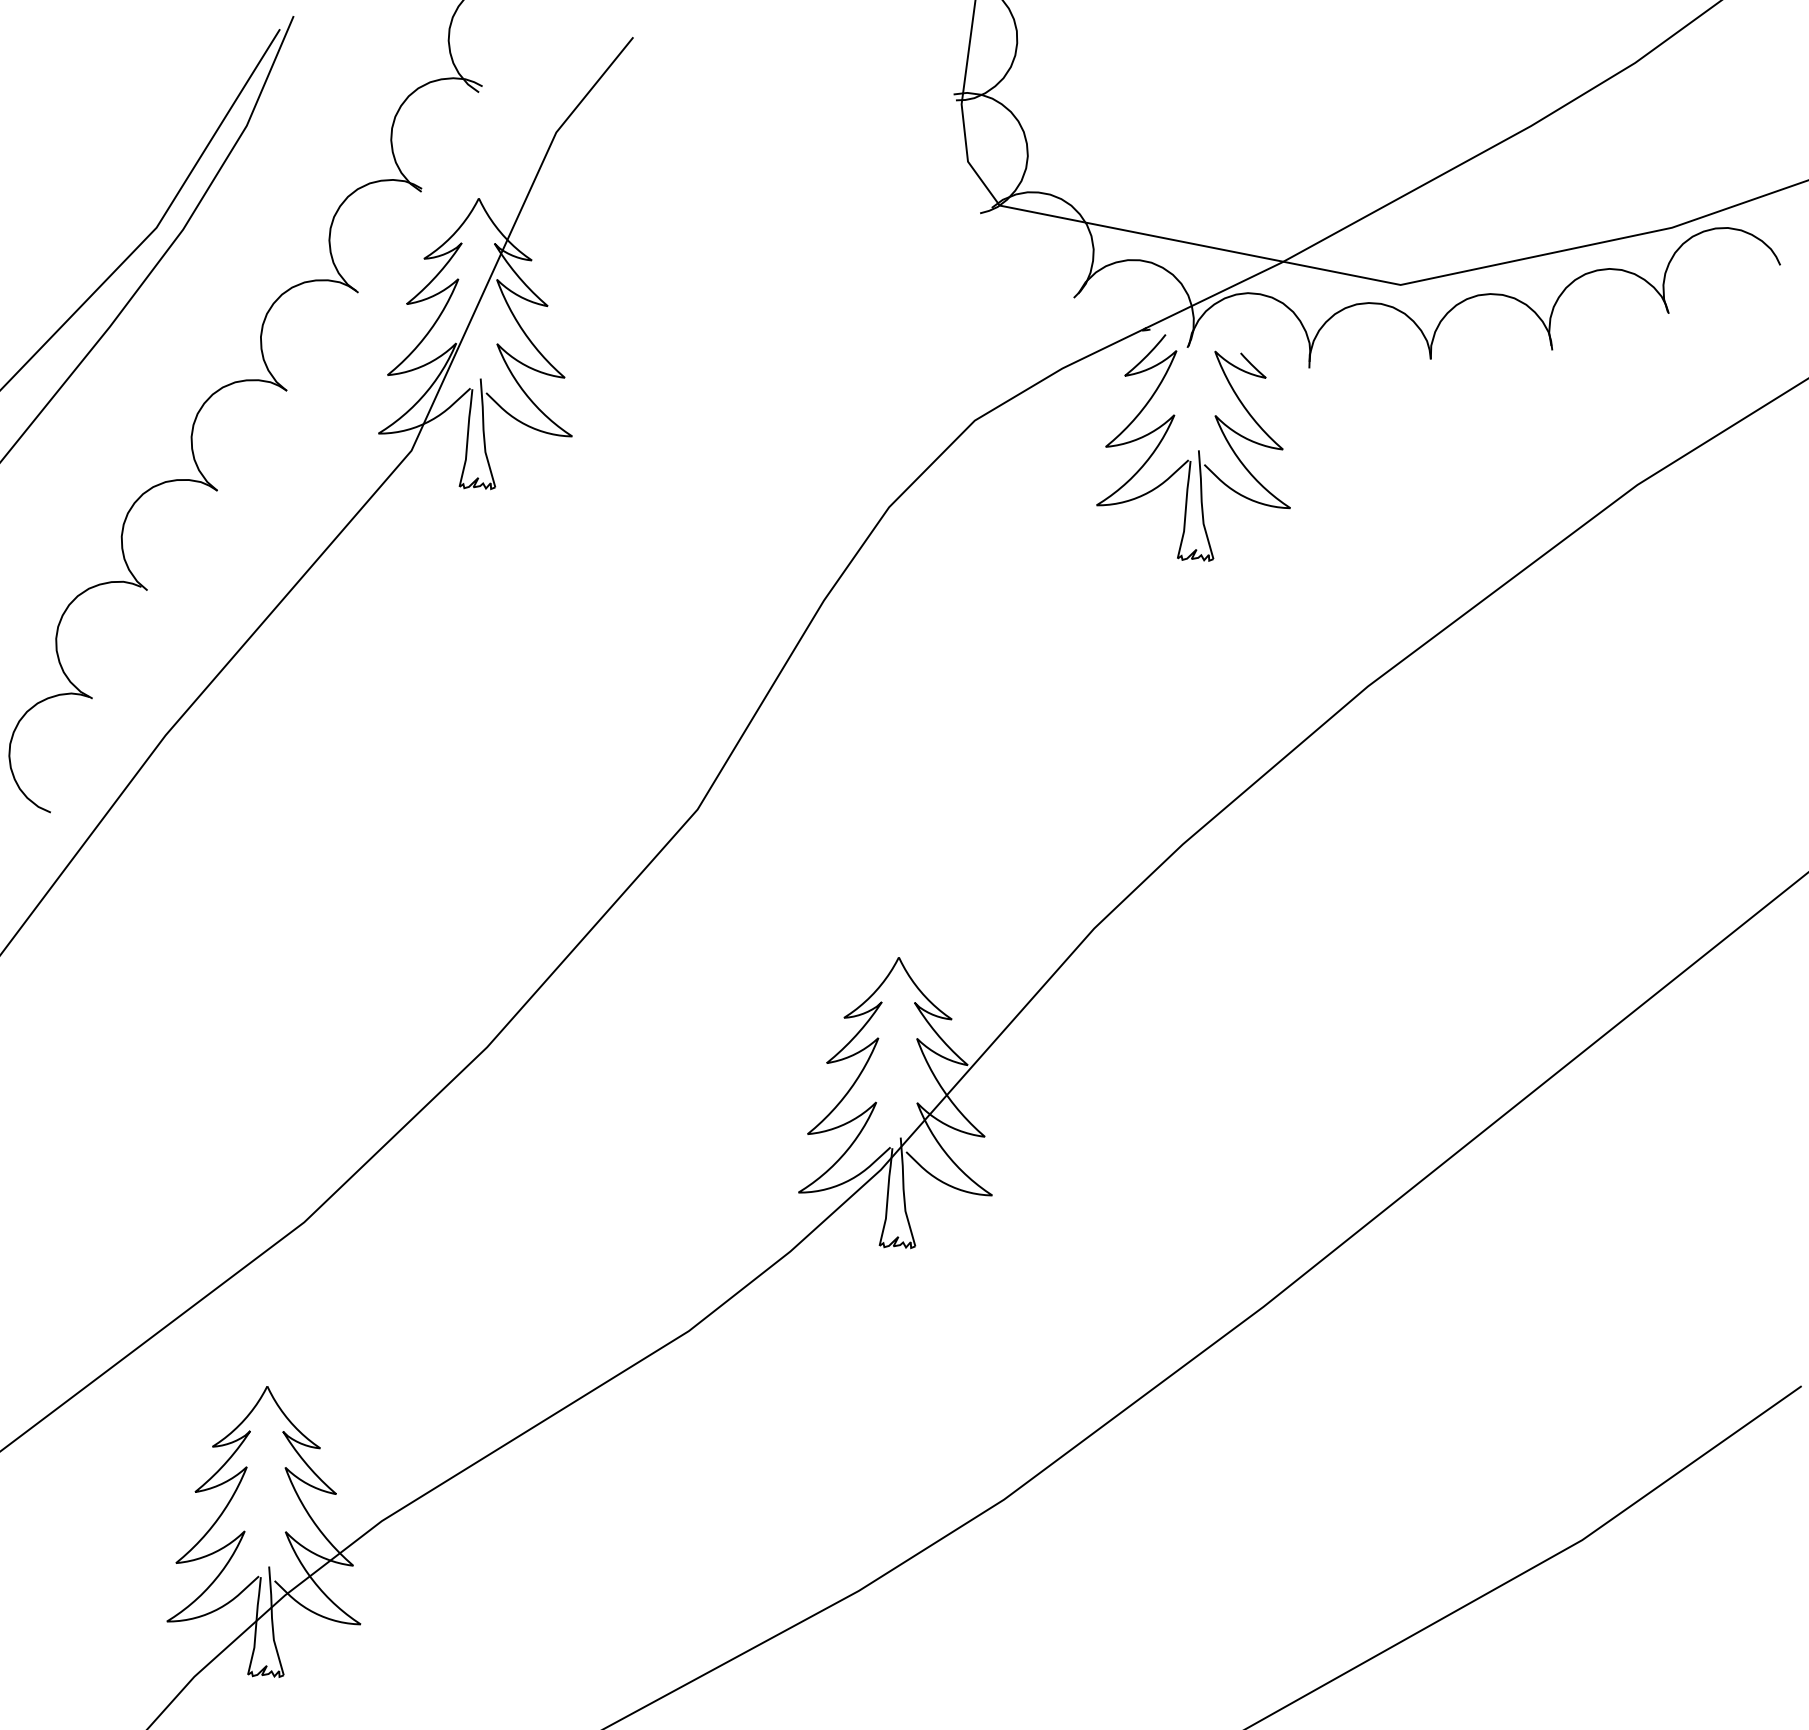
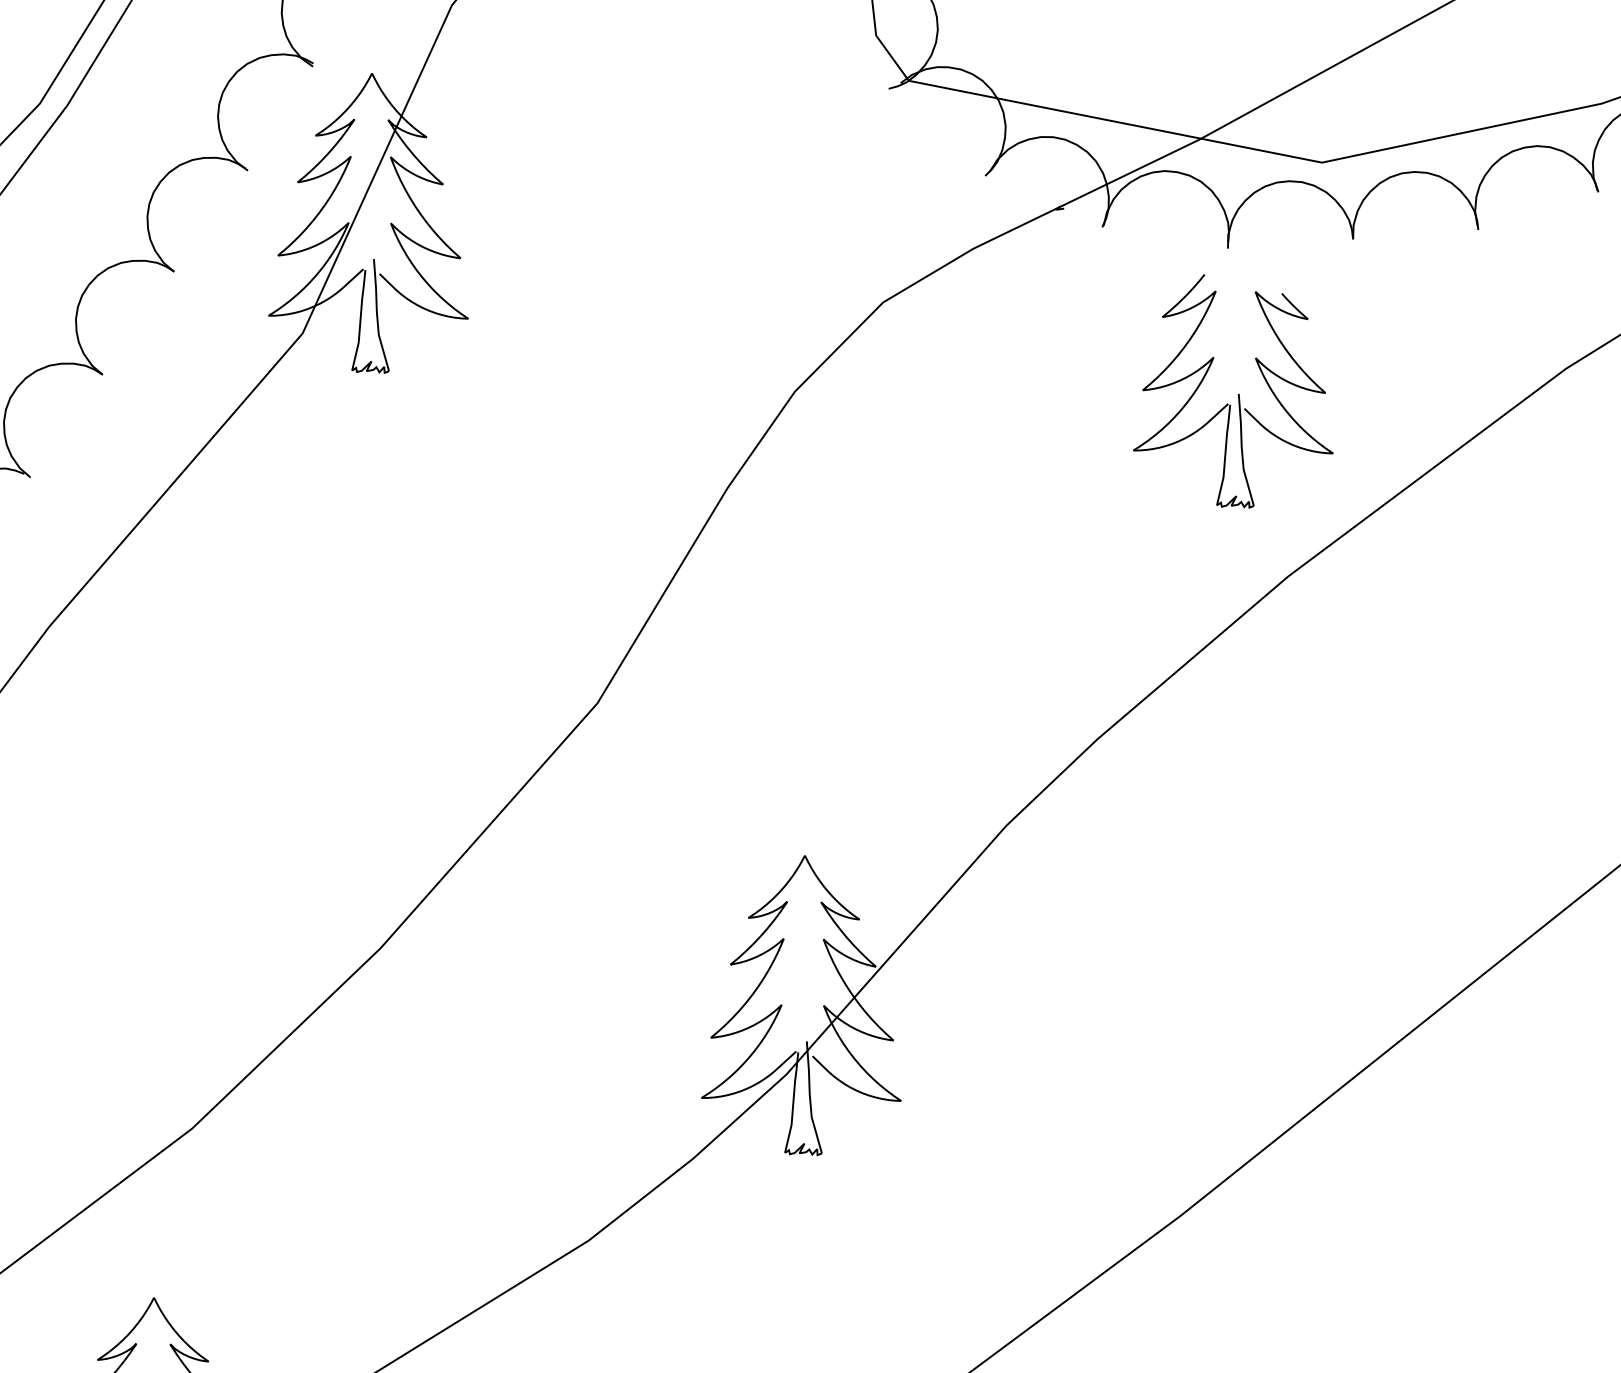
part: (1193, 447) -> (1233, 390), moved

